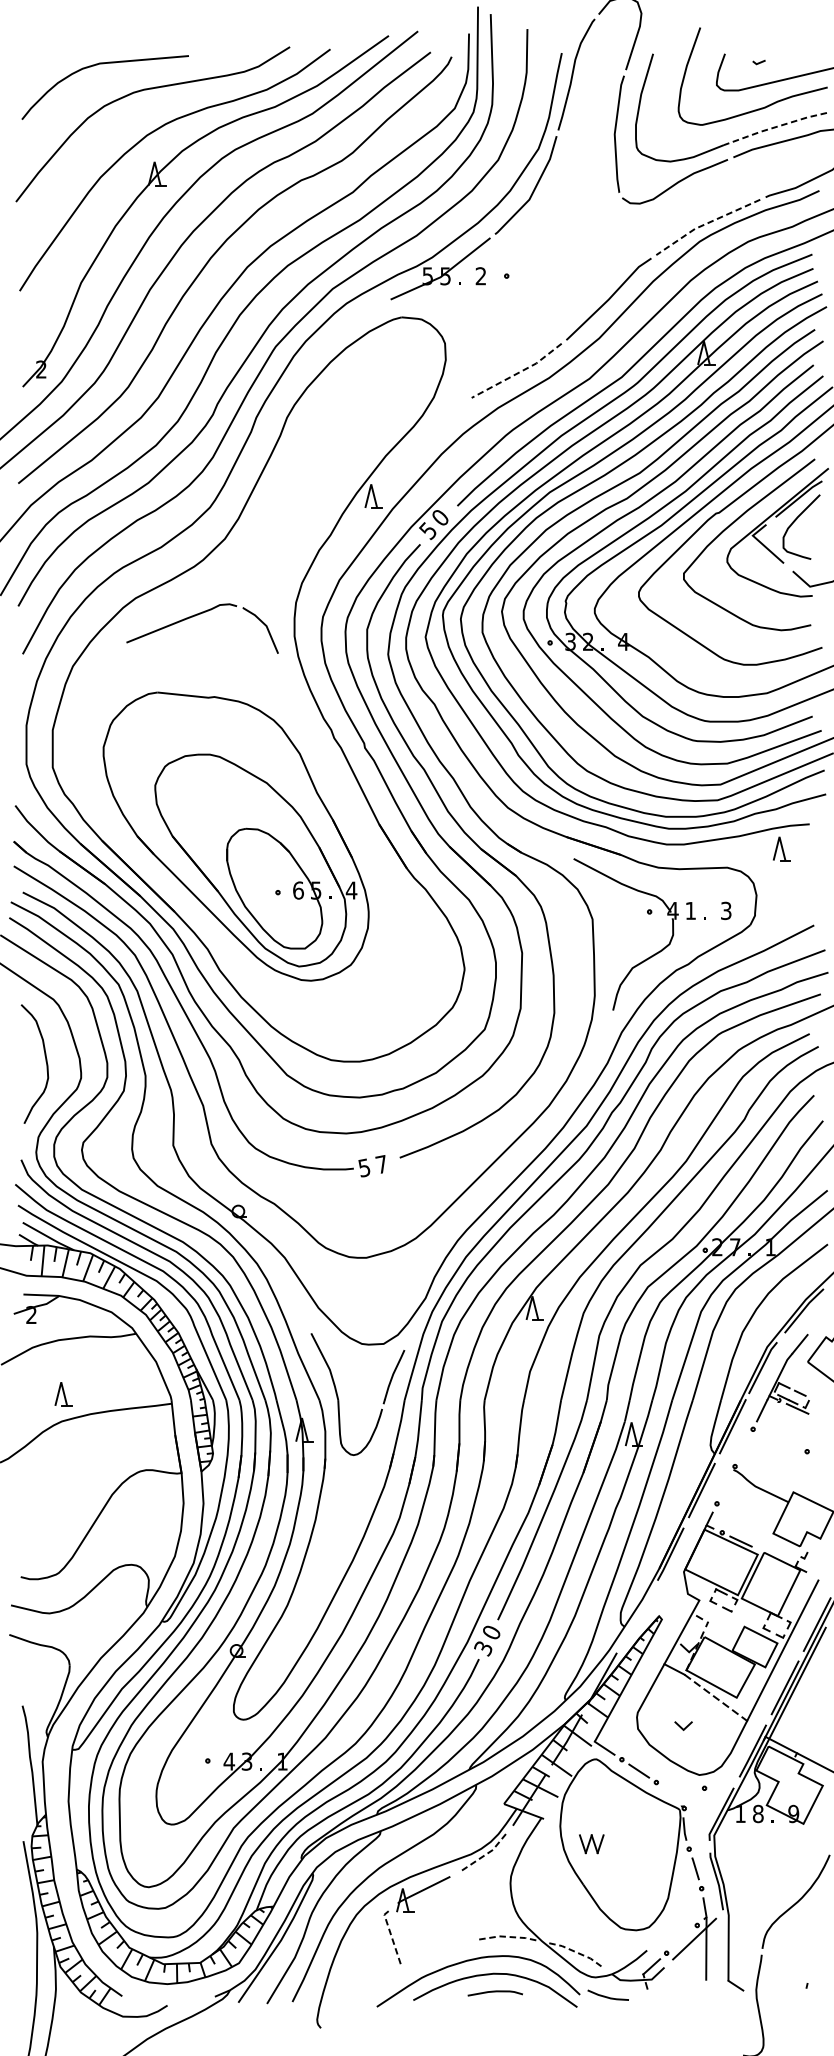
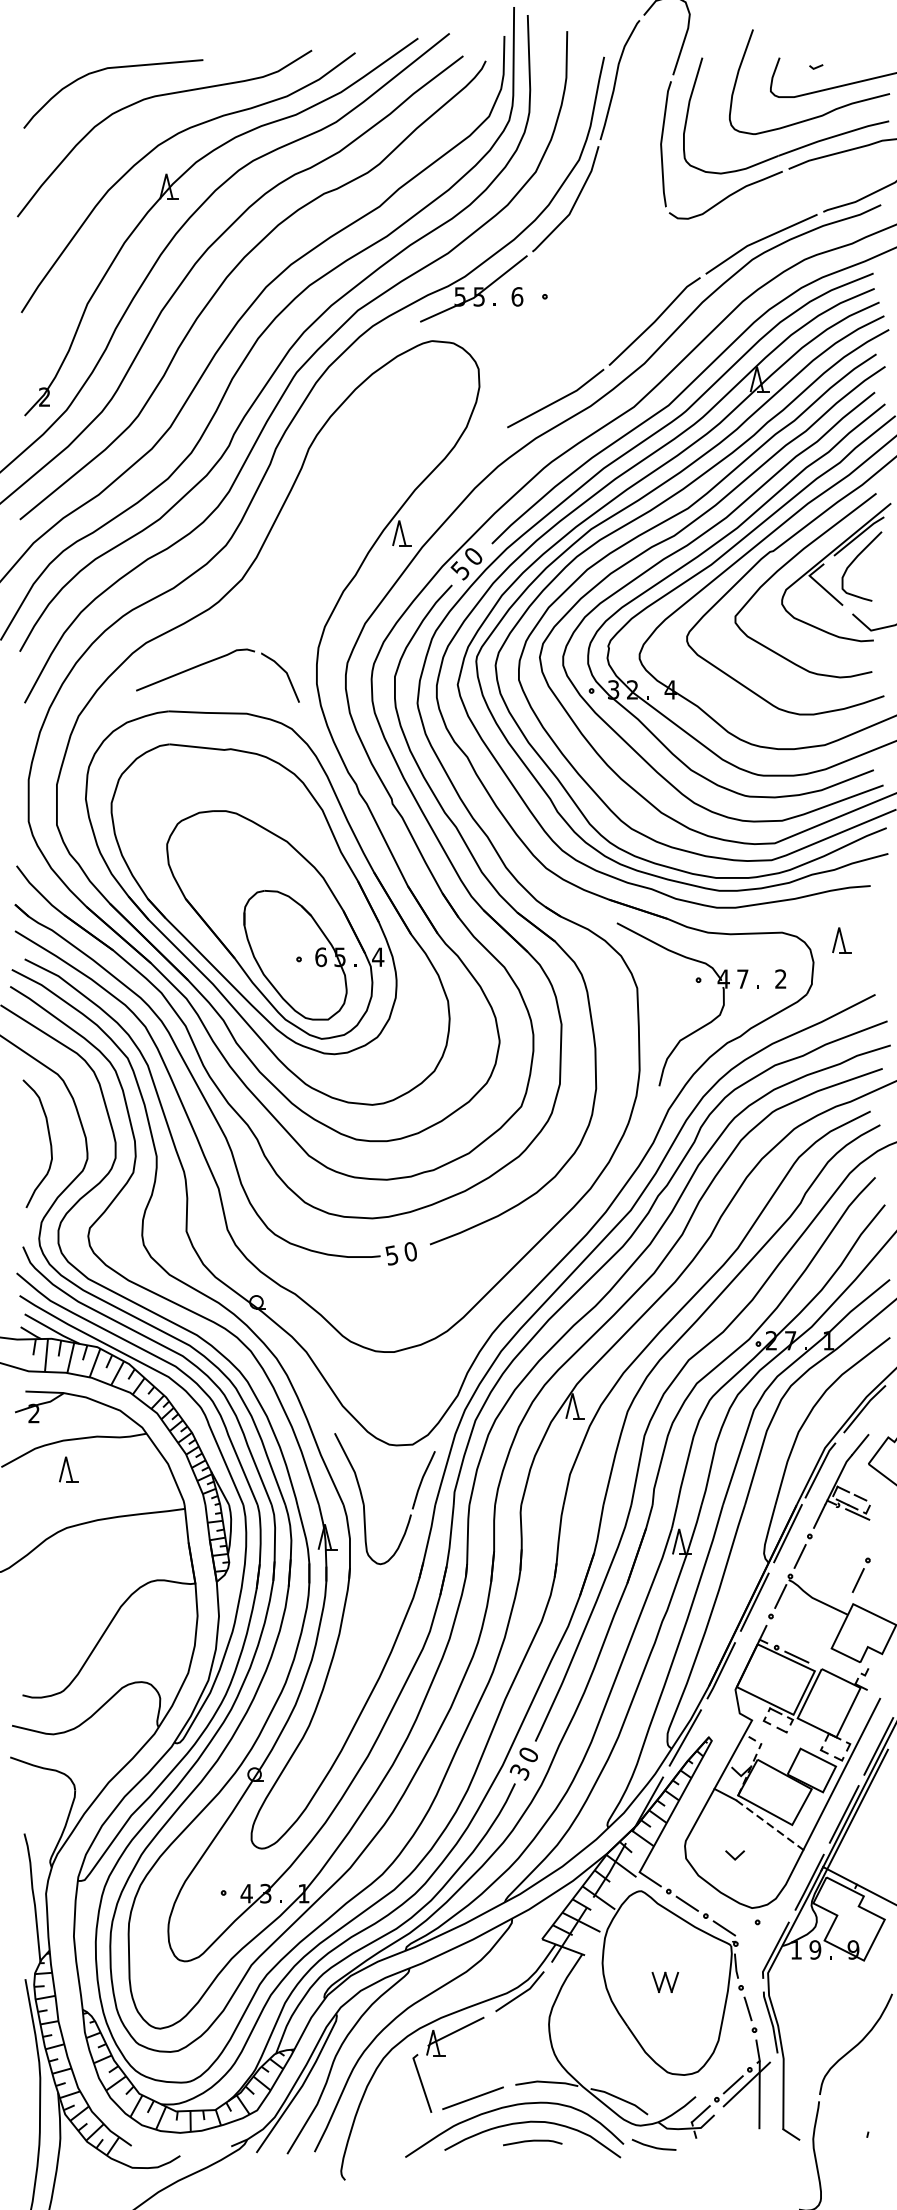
line: (775, 127) -> (833, 136), dashed -> solid
line: (705, 224) -> (758, 241), dashed -> solid
text: (481, 275) -> (517, 296), 2 -> 6
line: (518, 372) -> (557, 400), dashed -> solid
part: (248, 844) -> (267, 907), added
part: (781, 848) -> (841, 940), moved
text: (690, 910) -> (742, 978), 1 -> 7
text: (725, 910) -> (780, 978), 3 -> 2
text: (380, 1164) -> (409, 1251), 7 -> 0
part: (63, 1394) -> (68, 1469), moved
line: (743, 1447) -> (799, 1556), added
line: (797, 1470) -> (857, 1580), added
line: (725, 1485) -> (780, 1596), added
line: (637, 1616) -> (685, 1737), added
line: (673, 1794) -> (724, 1928), added
text: (758, 1813) -> (815, 1949), 8 -> 9
part: (591, 1843) -> (665, 1981), moved
line: (485, 1854) -> (522, 1993), dashed -> solid
line: (391, 1936) -> (421, 2081), dashed -> solid
line: (508, 1937) -> (546, 2082), dashed -> solid
line: (681, 1939) -> (732, 2084), added
line: (439, 1952) -> (472, 2098), added
line: (576, 1953) -> (620, 2099), dashed -> solid

